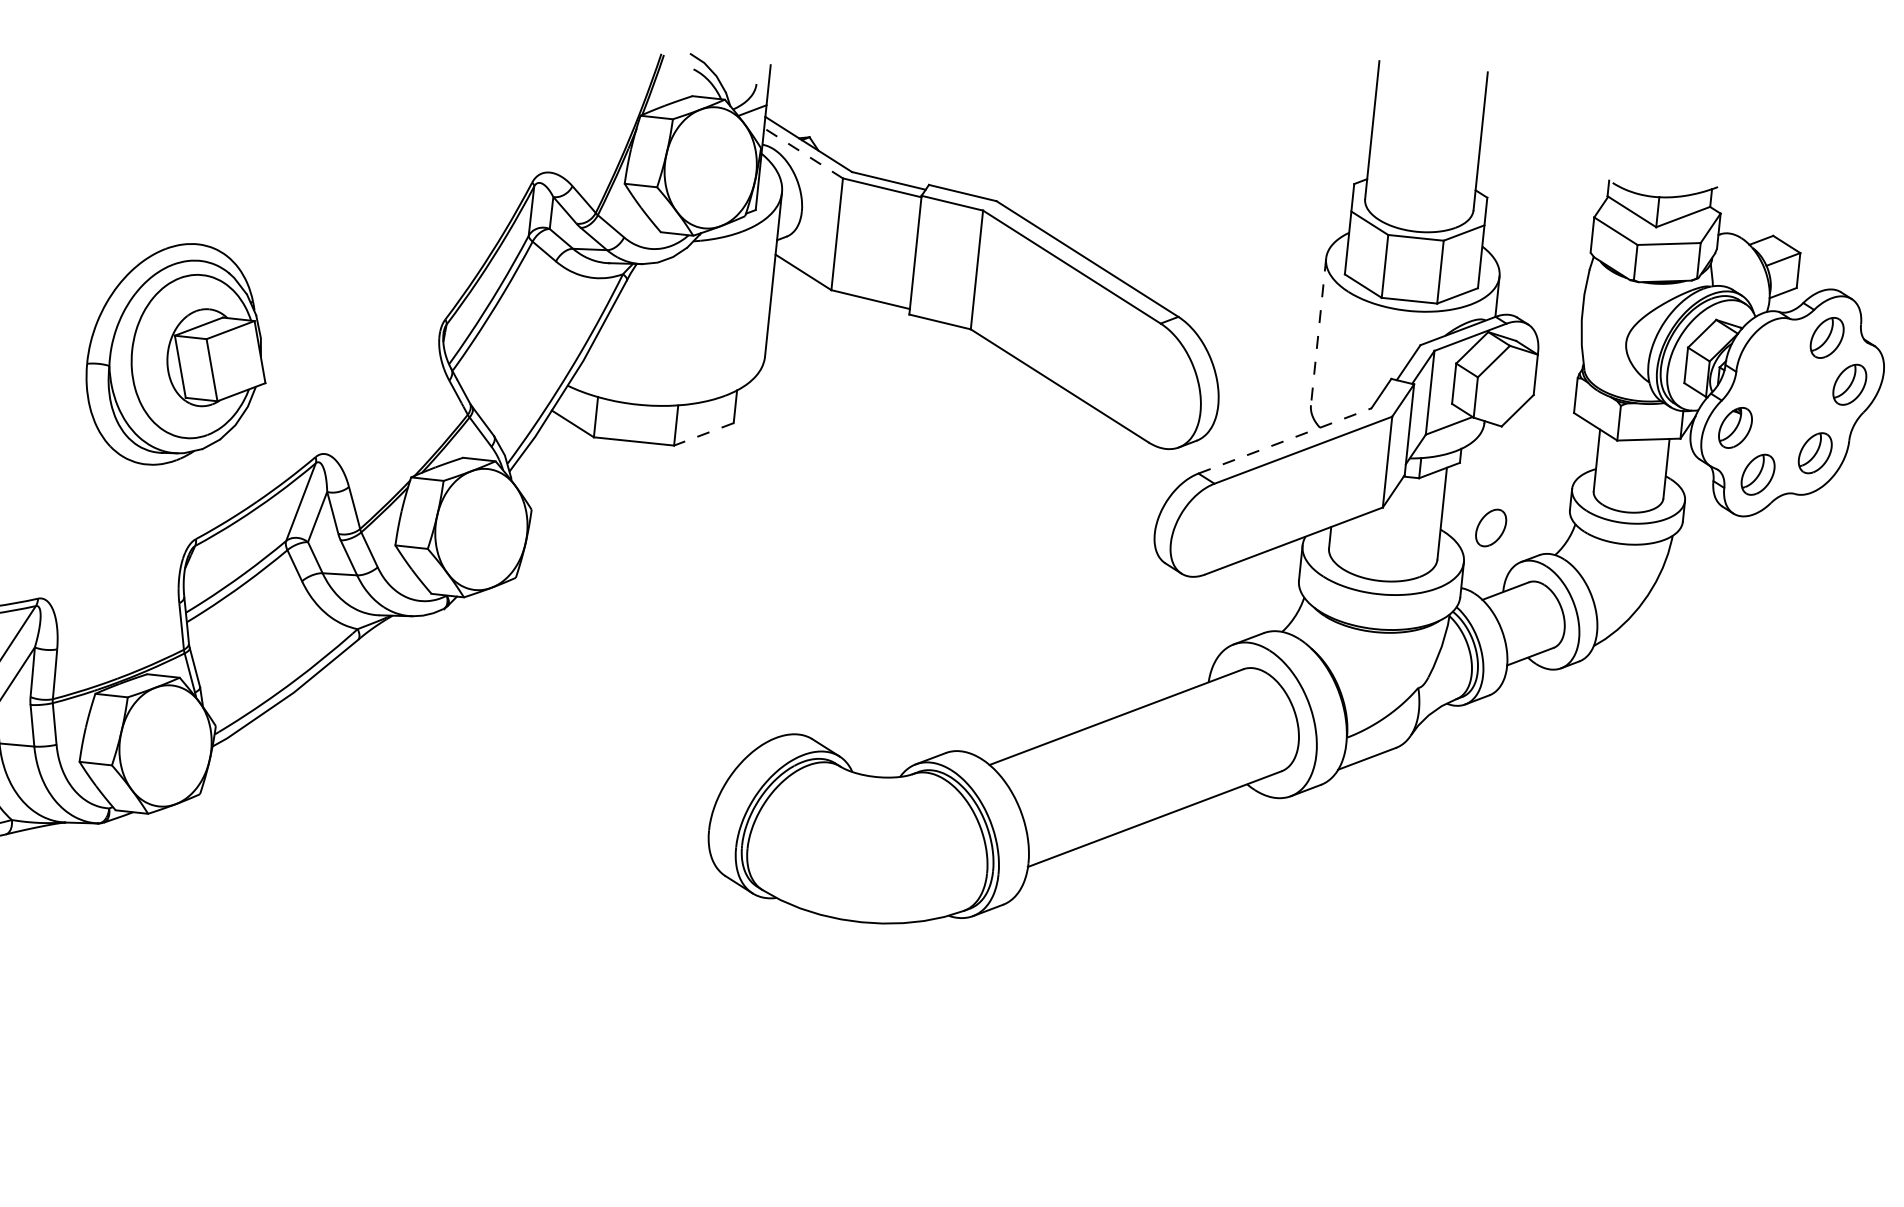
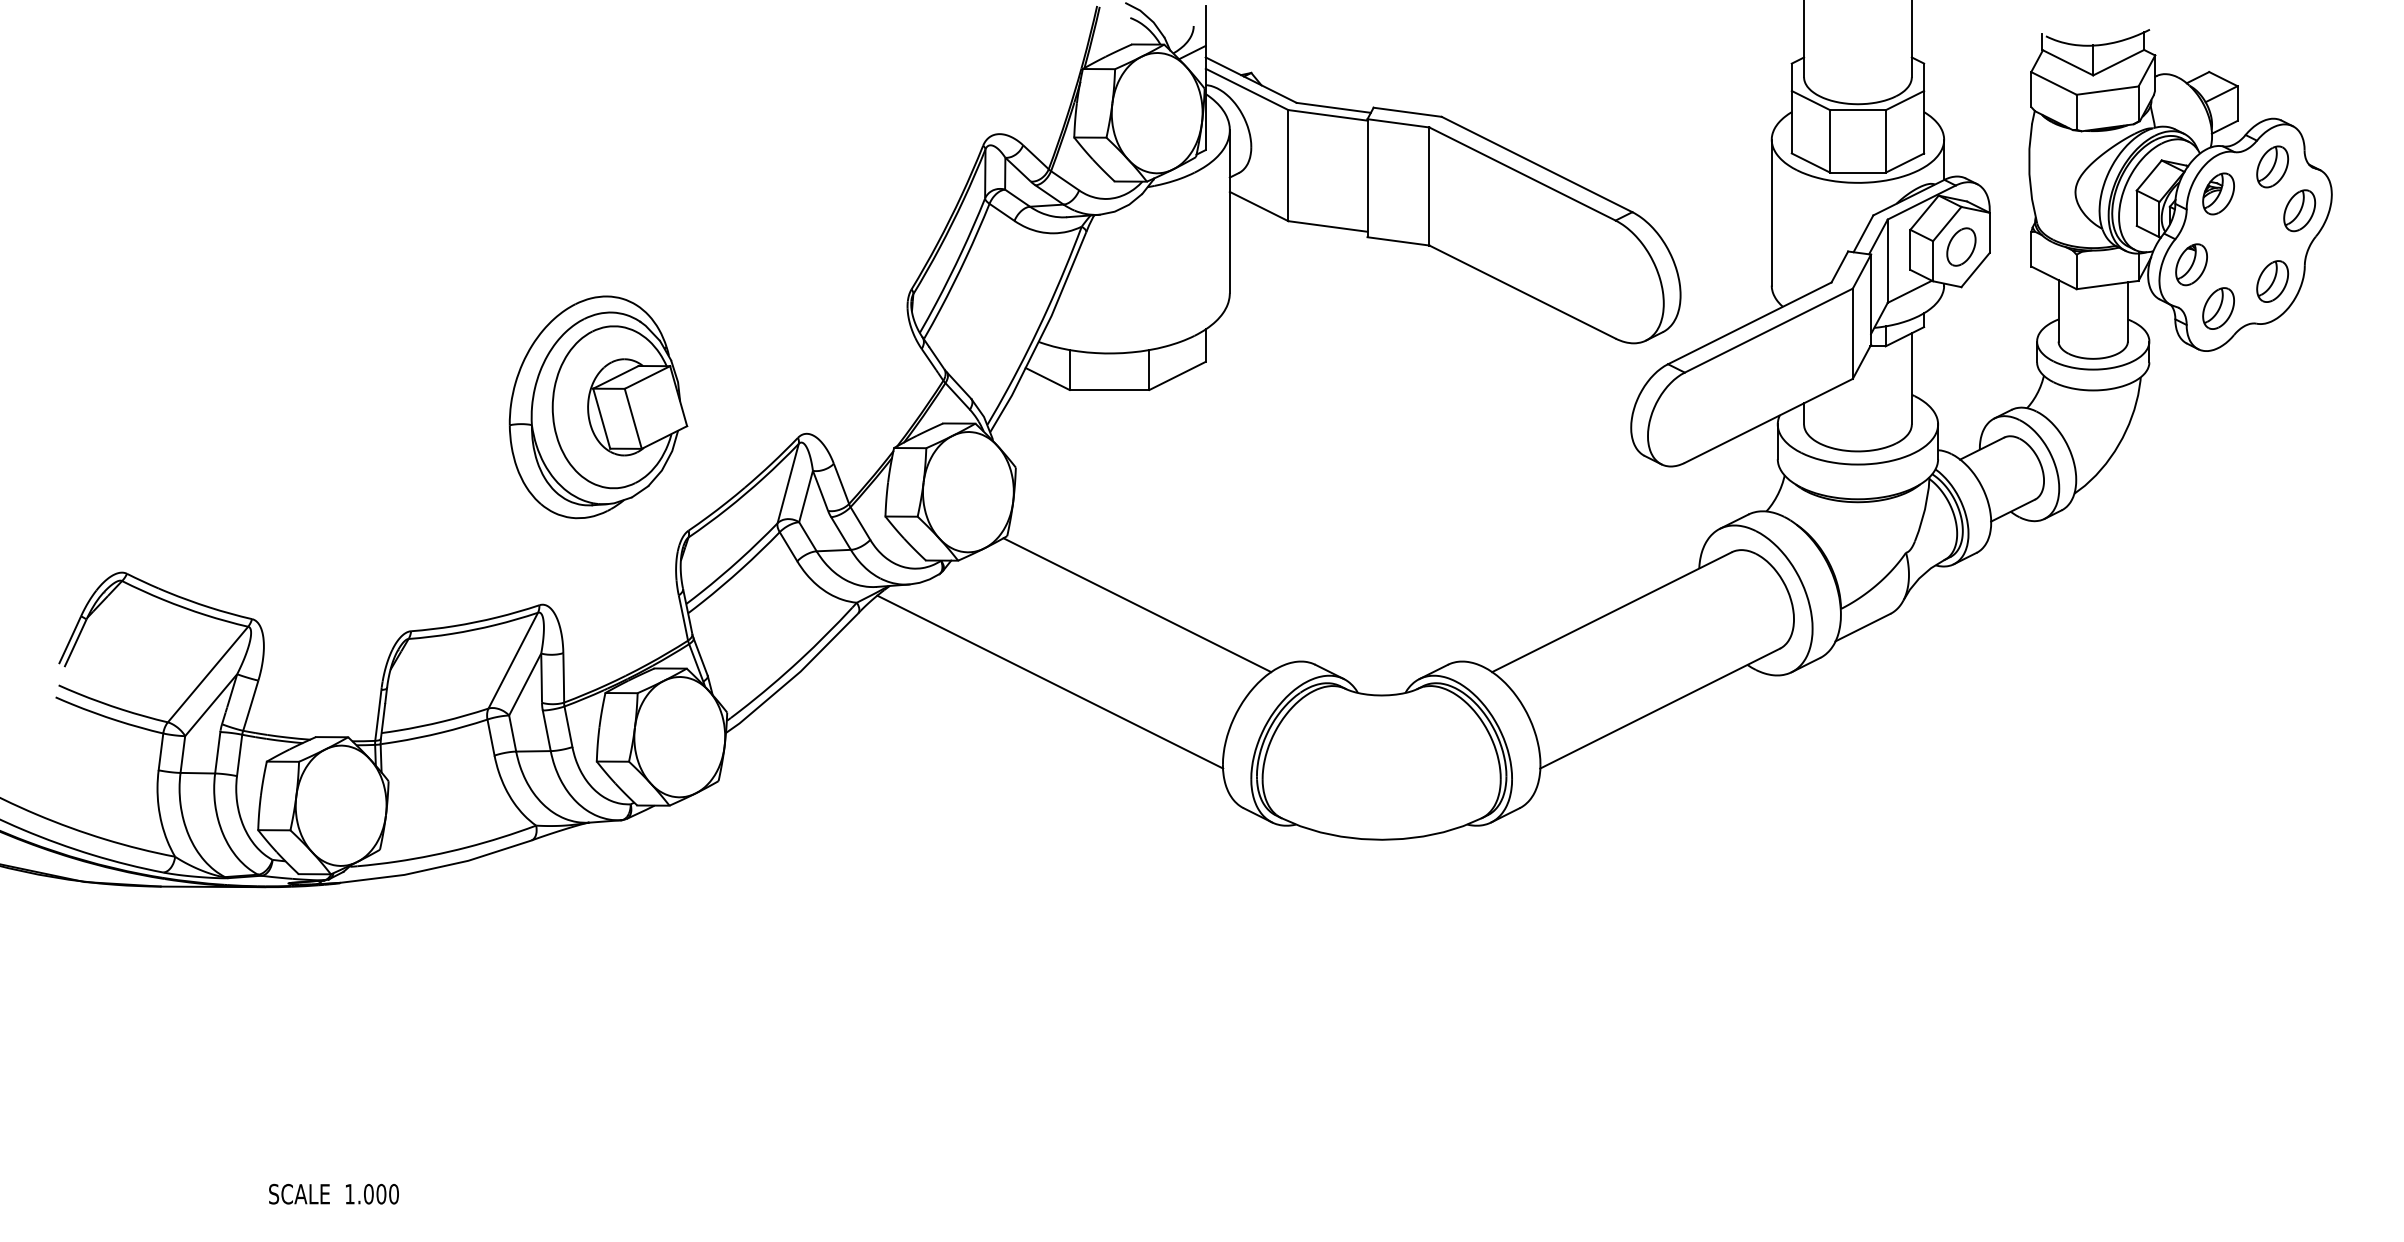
line: (802, 153) -> (1246, 89), dashed -> solid
line: (1318, 331) -> (1771, 212), dashed -> solid
part: (178, 355) -> (598, 407), moved
part: (1769, 359) -> (2218, 193), added
line: (703, 433) -> (1177, 375), dashed -> solid
line: (1285, 441) -> (1750, 323), dashed -> solid
part: (1491, 527) -> (1961, 246), moved
line: (639, 661) -> (1137, 605), added
line: (544, 728) -> (1050, 681), added

